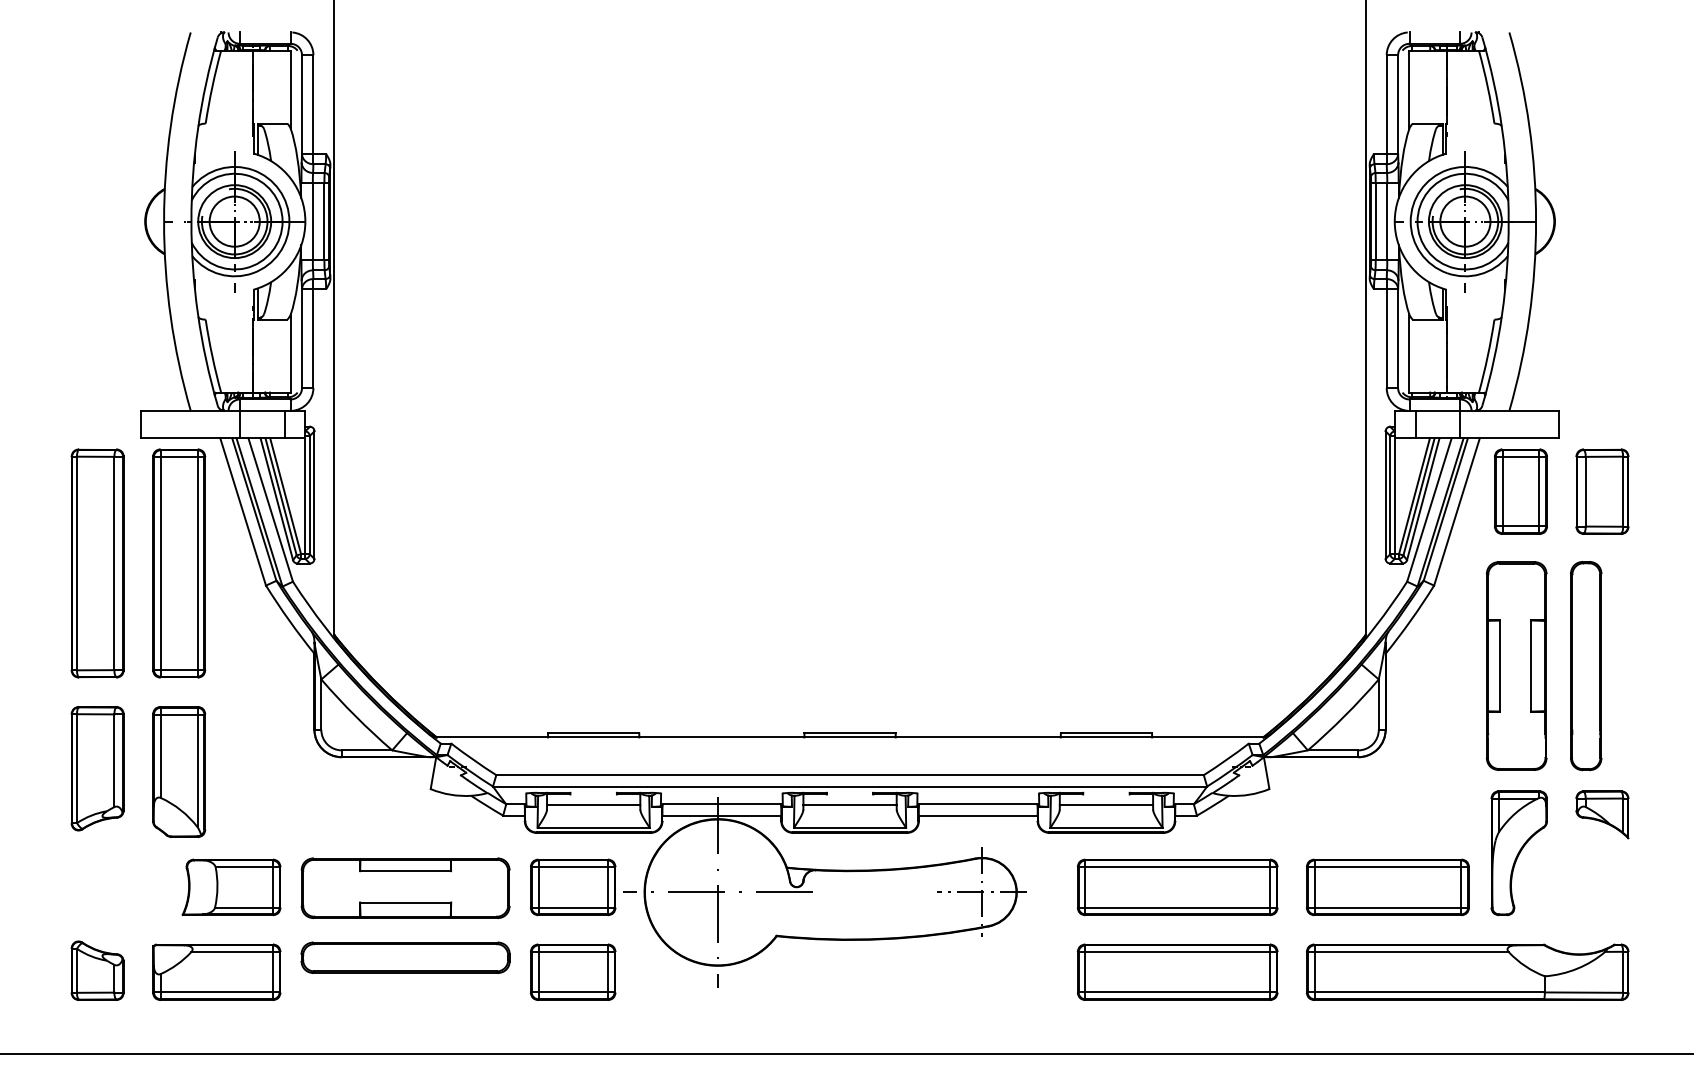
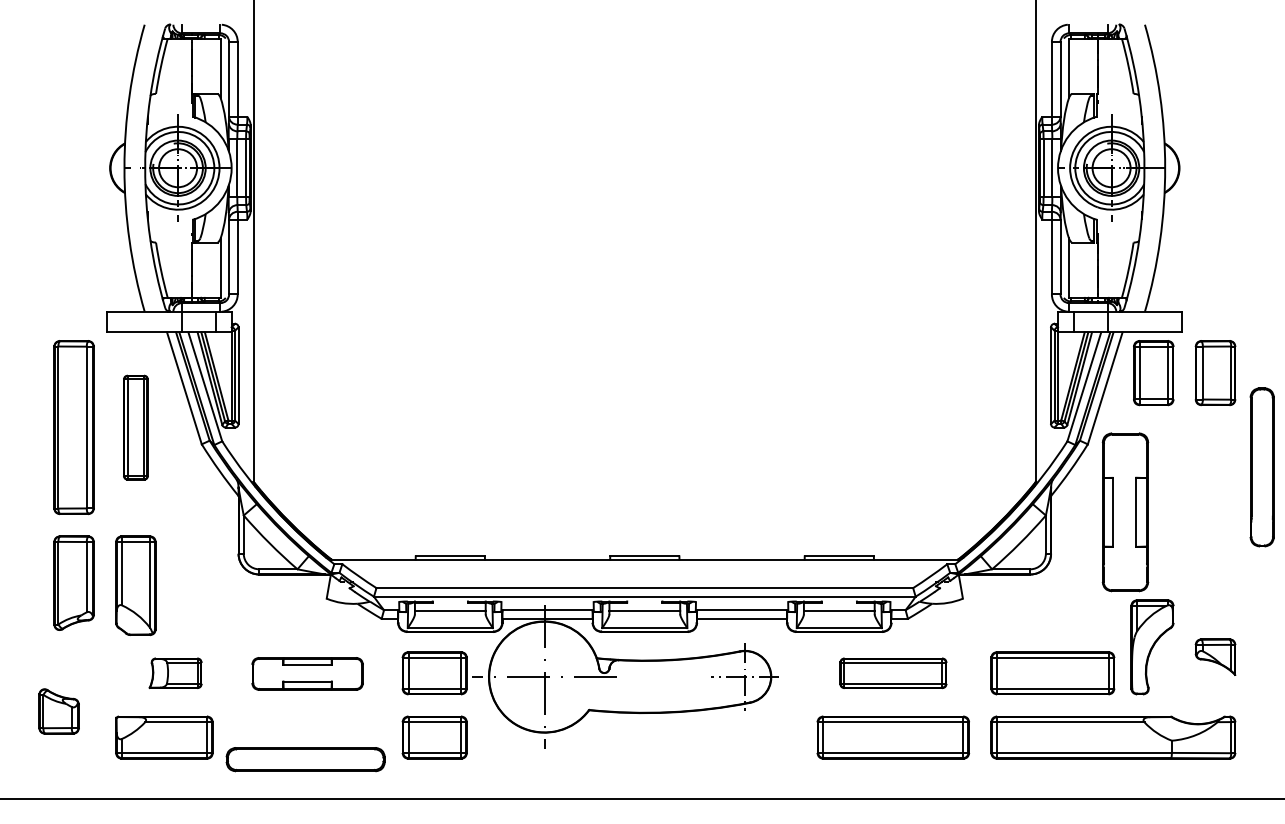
part: (178, 563) -> (135, 427), size x0.6
part: (1516, 666) -> (1125, 512), moved
part: (1585, 666) -> (1261, 467), moved
part: (1602, 813) -> (1215, 656), moved
part: (231, 887) -> (175, 673), size x0.7
part: (405, 887) -> (307, 673), size x0.7
part: (1177, 887) -> (893, 673), size x0.7
part: (405, 957) -> (305, 759), moved
part: (96, 970) -> (58, 711), moved

